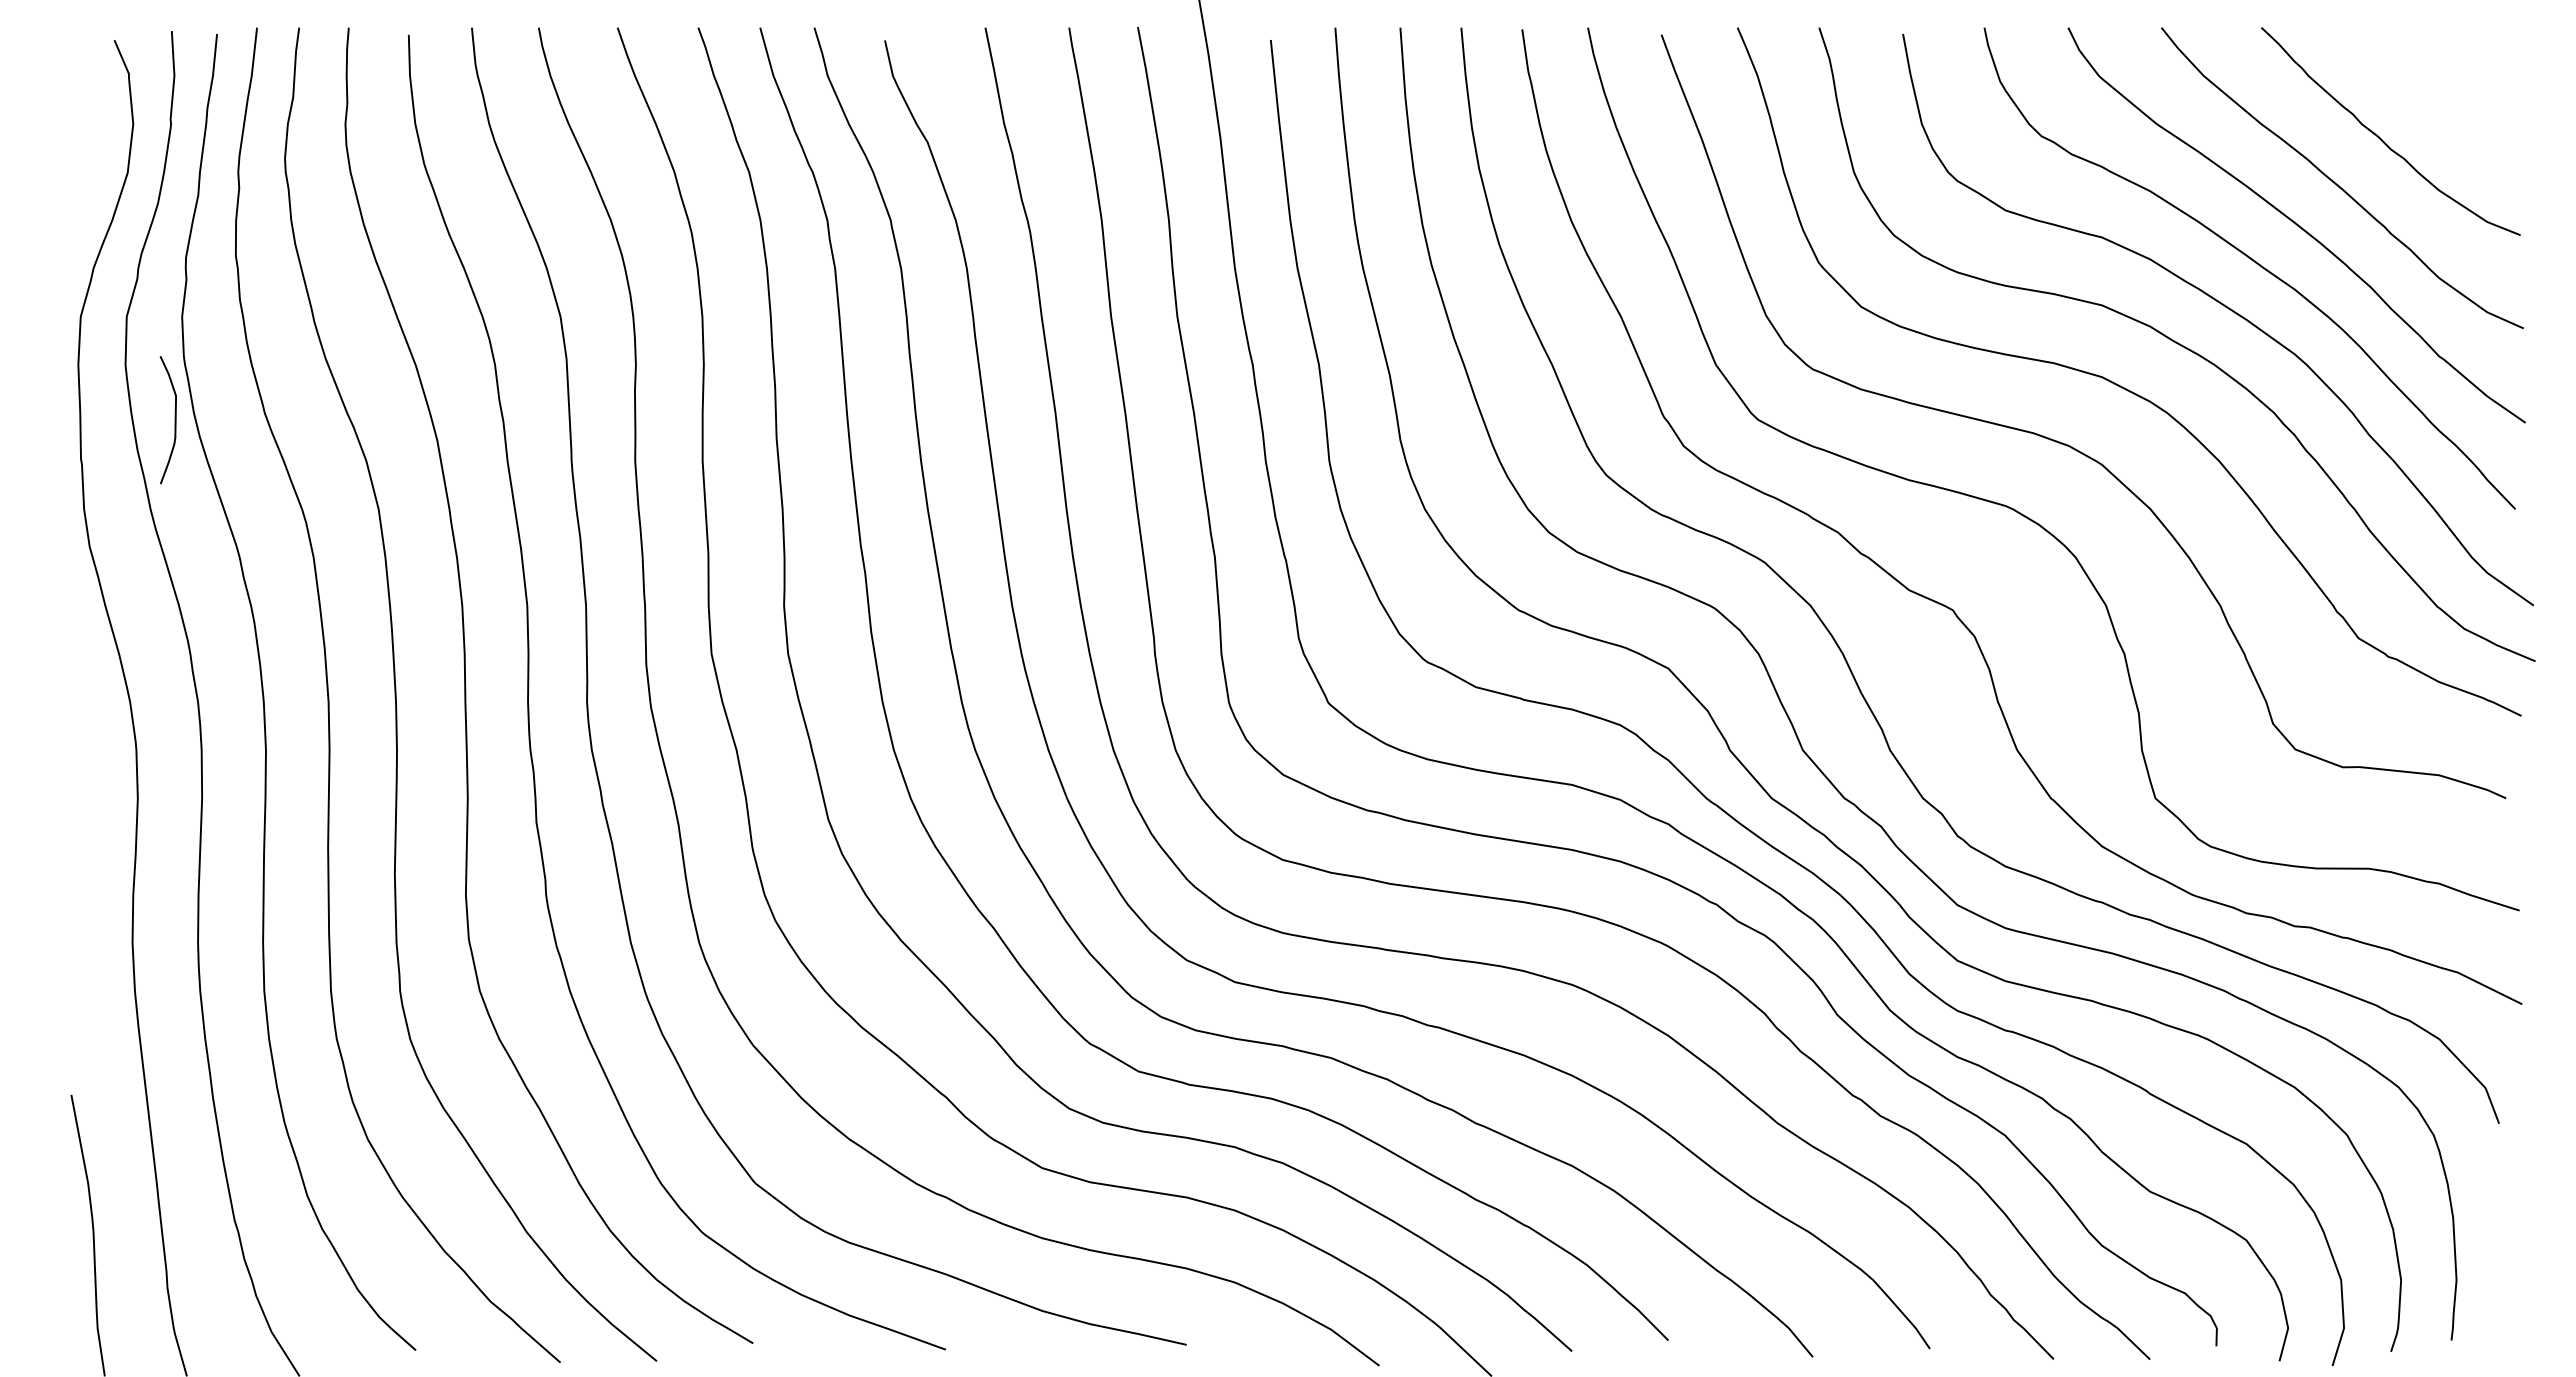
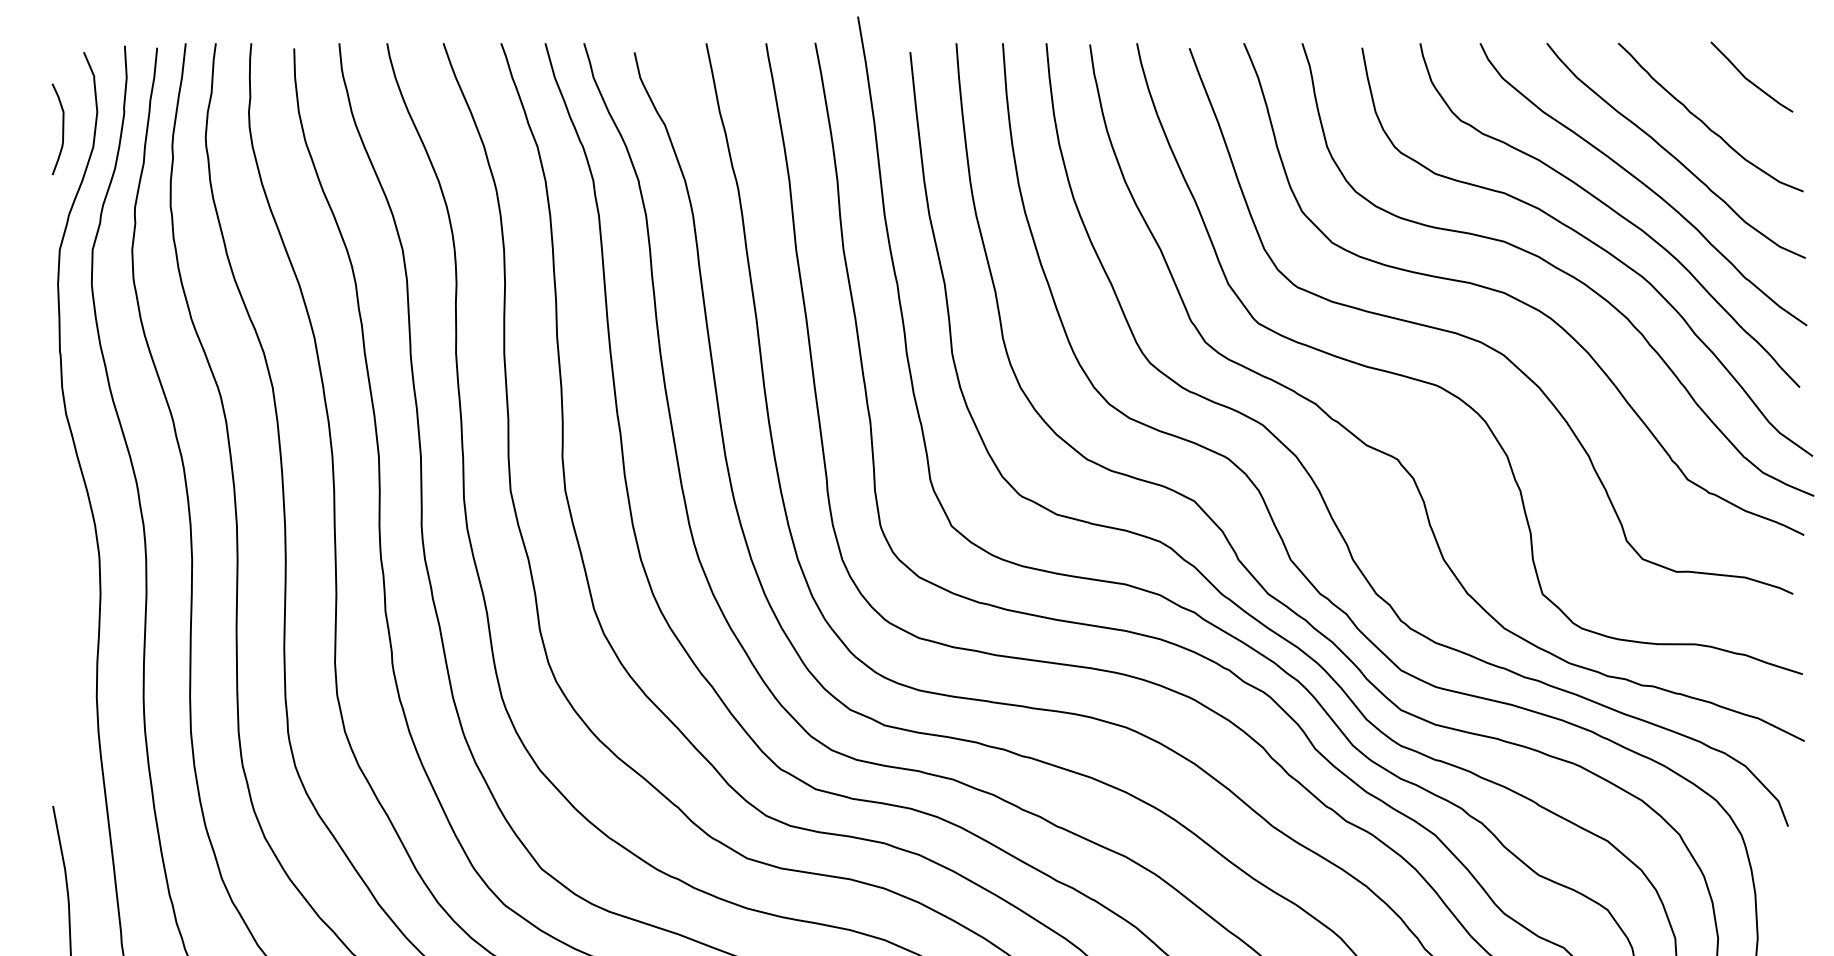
line: (2445, 79) -> (1749, 80), added
curve: (174, 420) -> (62, 129), moved

